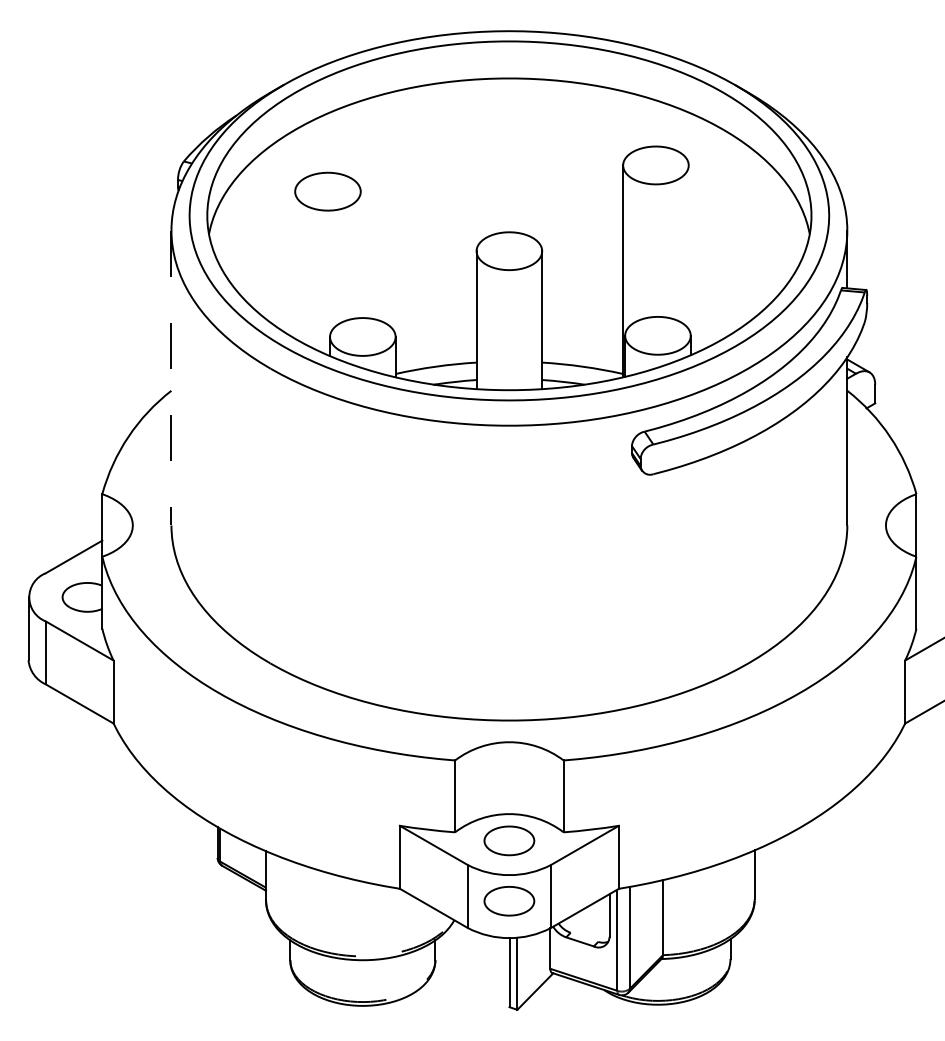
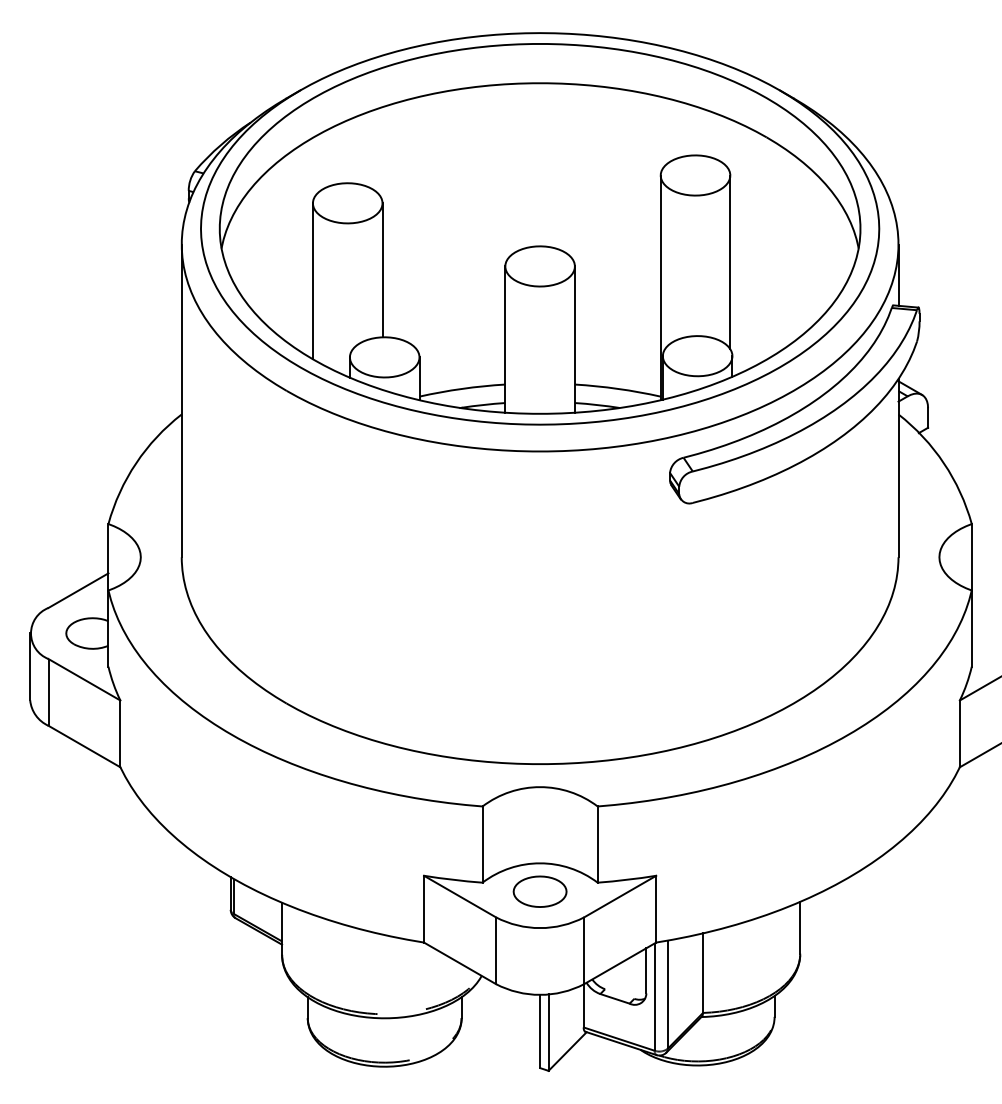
line: (688, 247) -> (730, 262), added
line: (360, 255) -> (382, 270), added
line: (294, 265) -> (312, 281), added
line: (171, 378) -> (181, 401), dashed -> solid
part: (508, 901) -> (539, 955), removed

